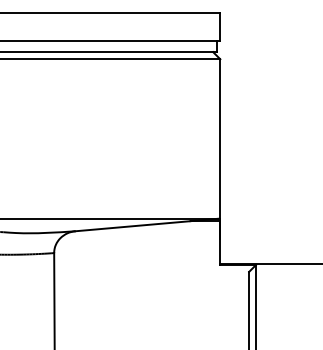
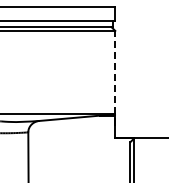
line: (220, 148) -> (115, 77), solid -> dashed

